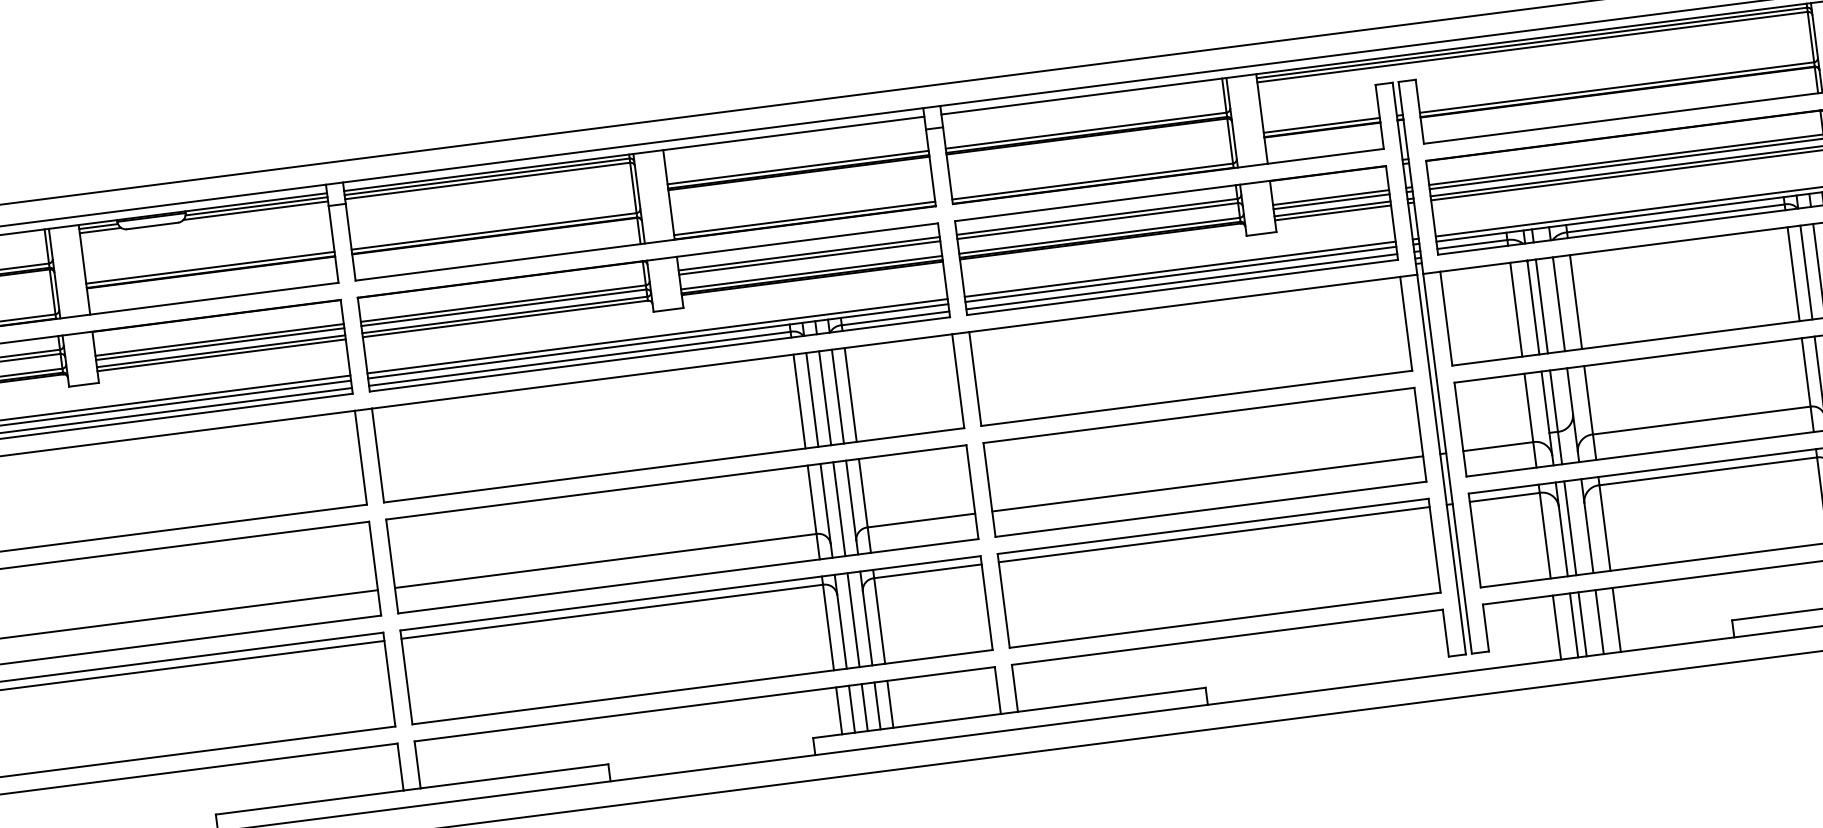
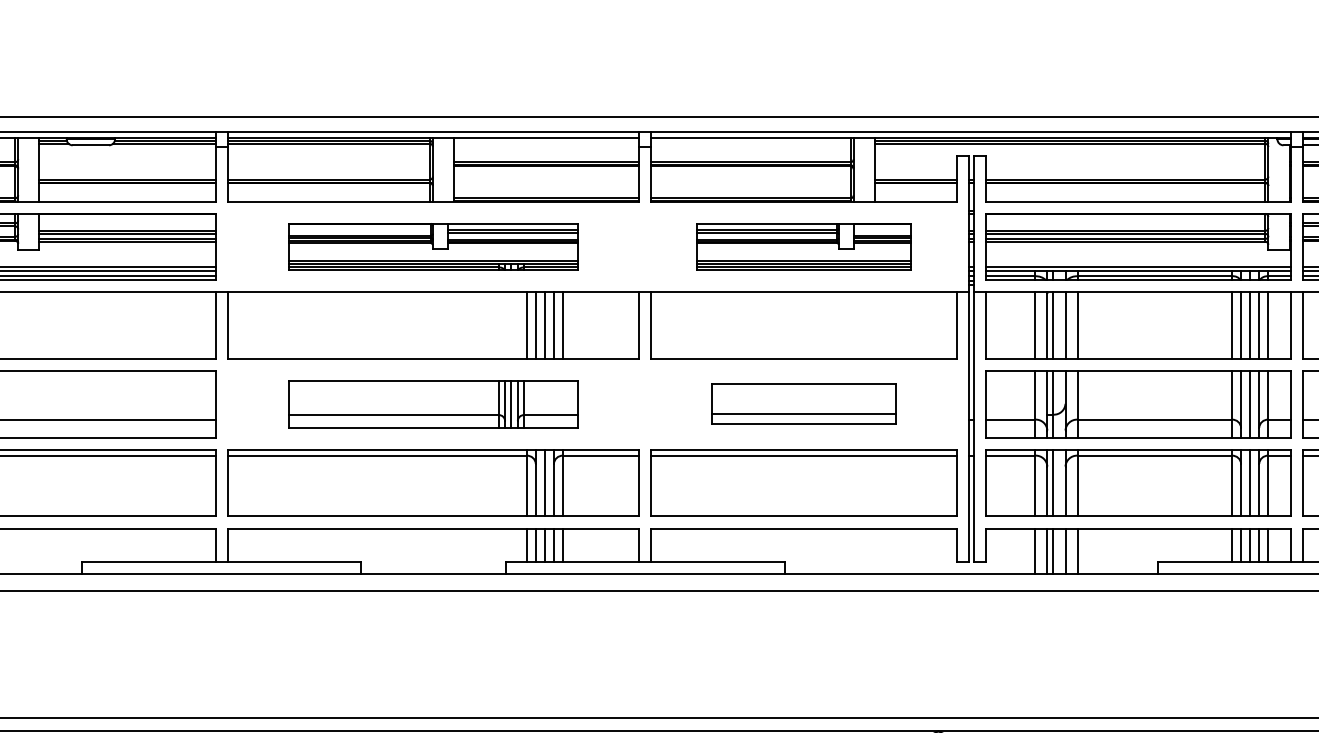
part: (1175, 239) -> (803, 246), size x0.7
part: (653, 306) -> (433, 246), size x0.7
part: (1203, 462) -> (803, 404), size x0.6
part: (682, 529) -> (433, 404), size x0.7

